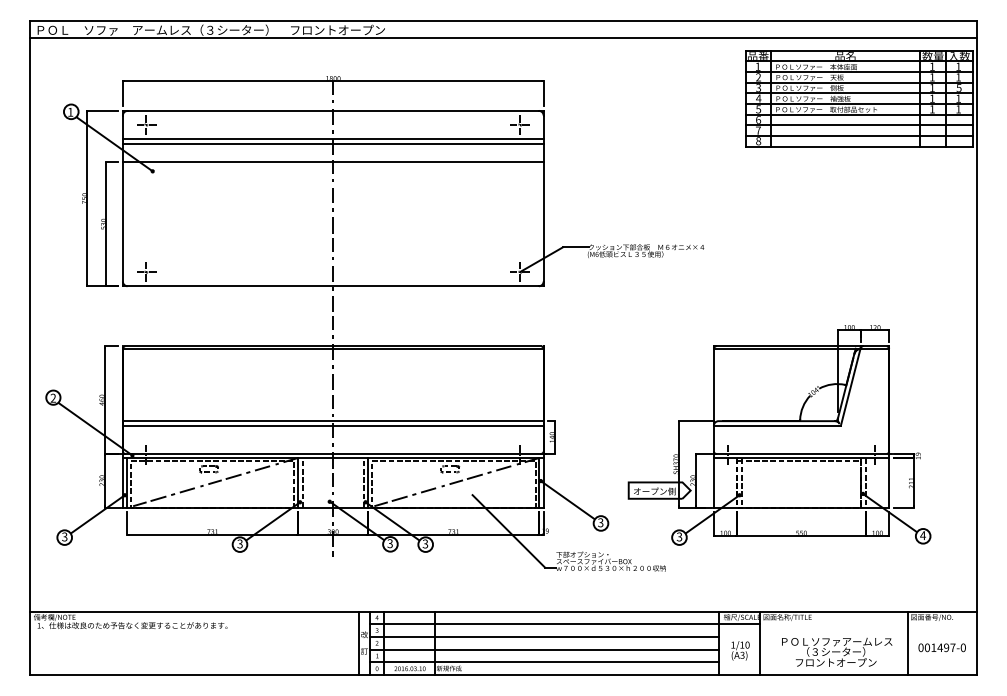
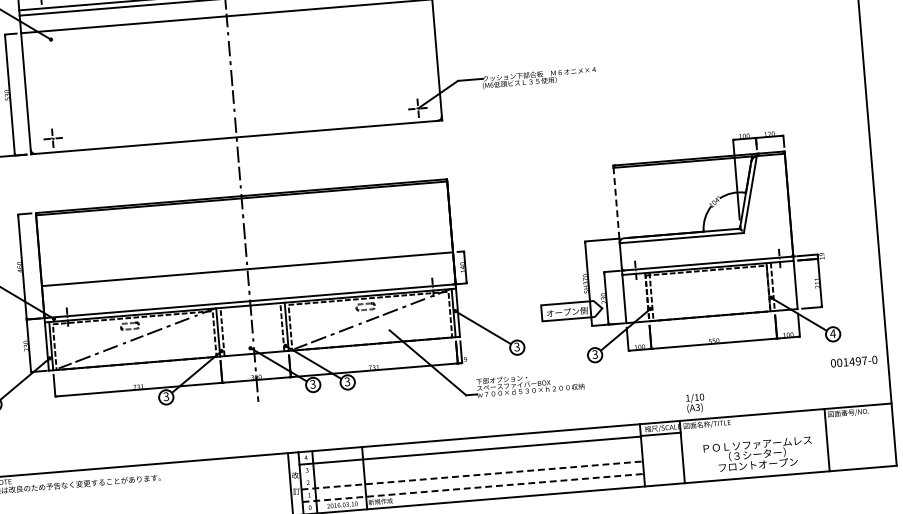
line: (713, 384) -> (616, 202), solid -> dashed
line: (332, 425) -> (247, 273), removed
line: (544, 636) -> (471, 462), removed
text: (941, 647) -> (853, 361), moved
line: (544, 649) -> (472, 475), solid -> dashed
text: (740, 650) -> (695, 402), moved
line: (544, 662) -> (473, 488), solid -> dashed

